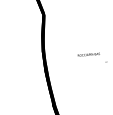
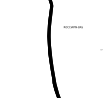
text: (87, 55) -> (72, 27), moved

